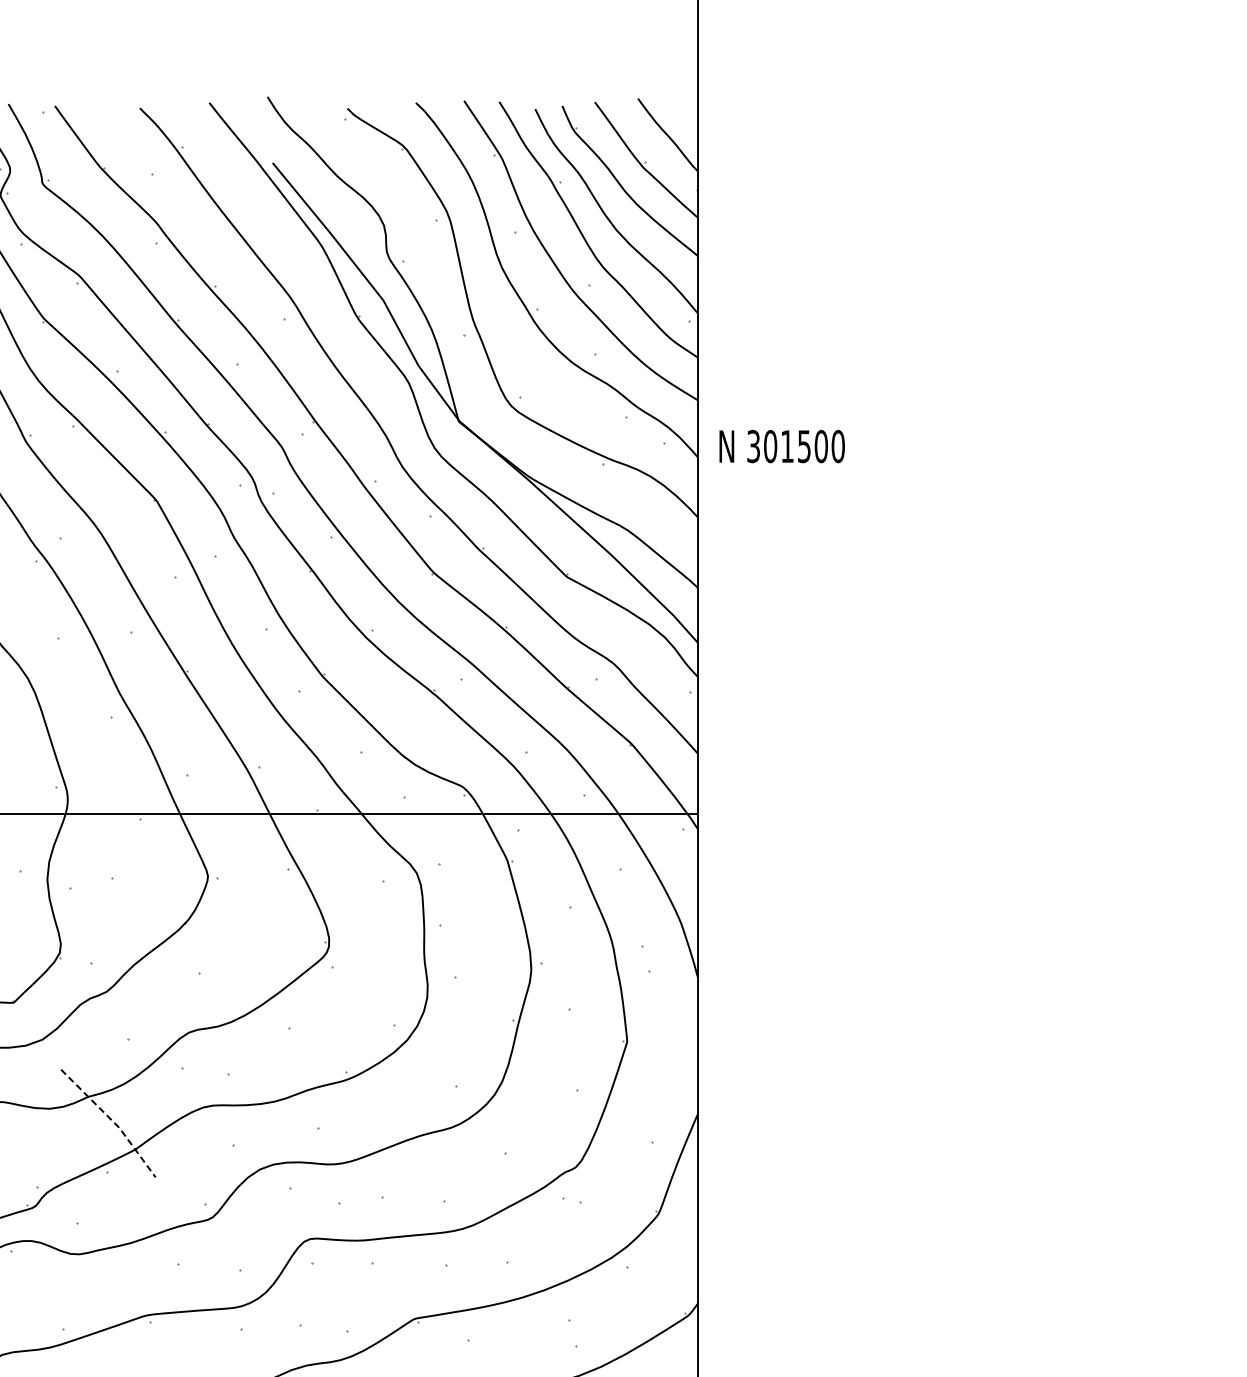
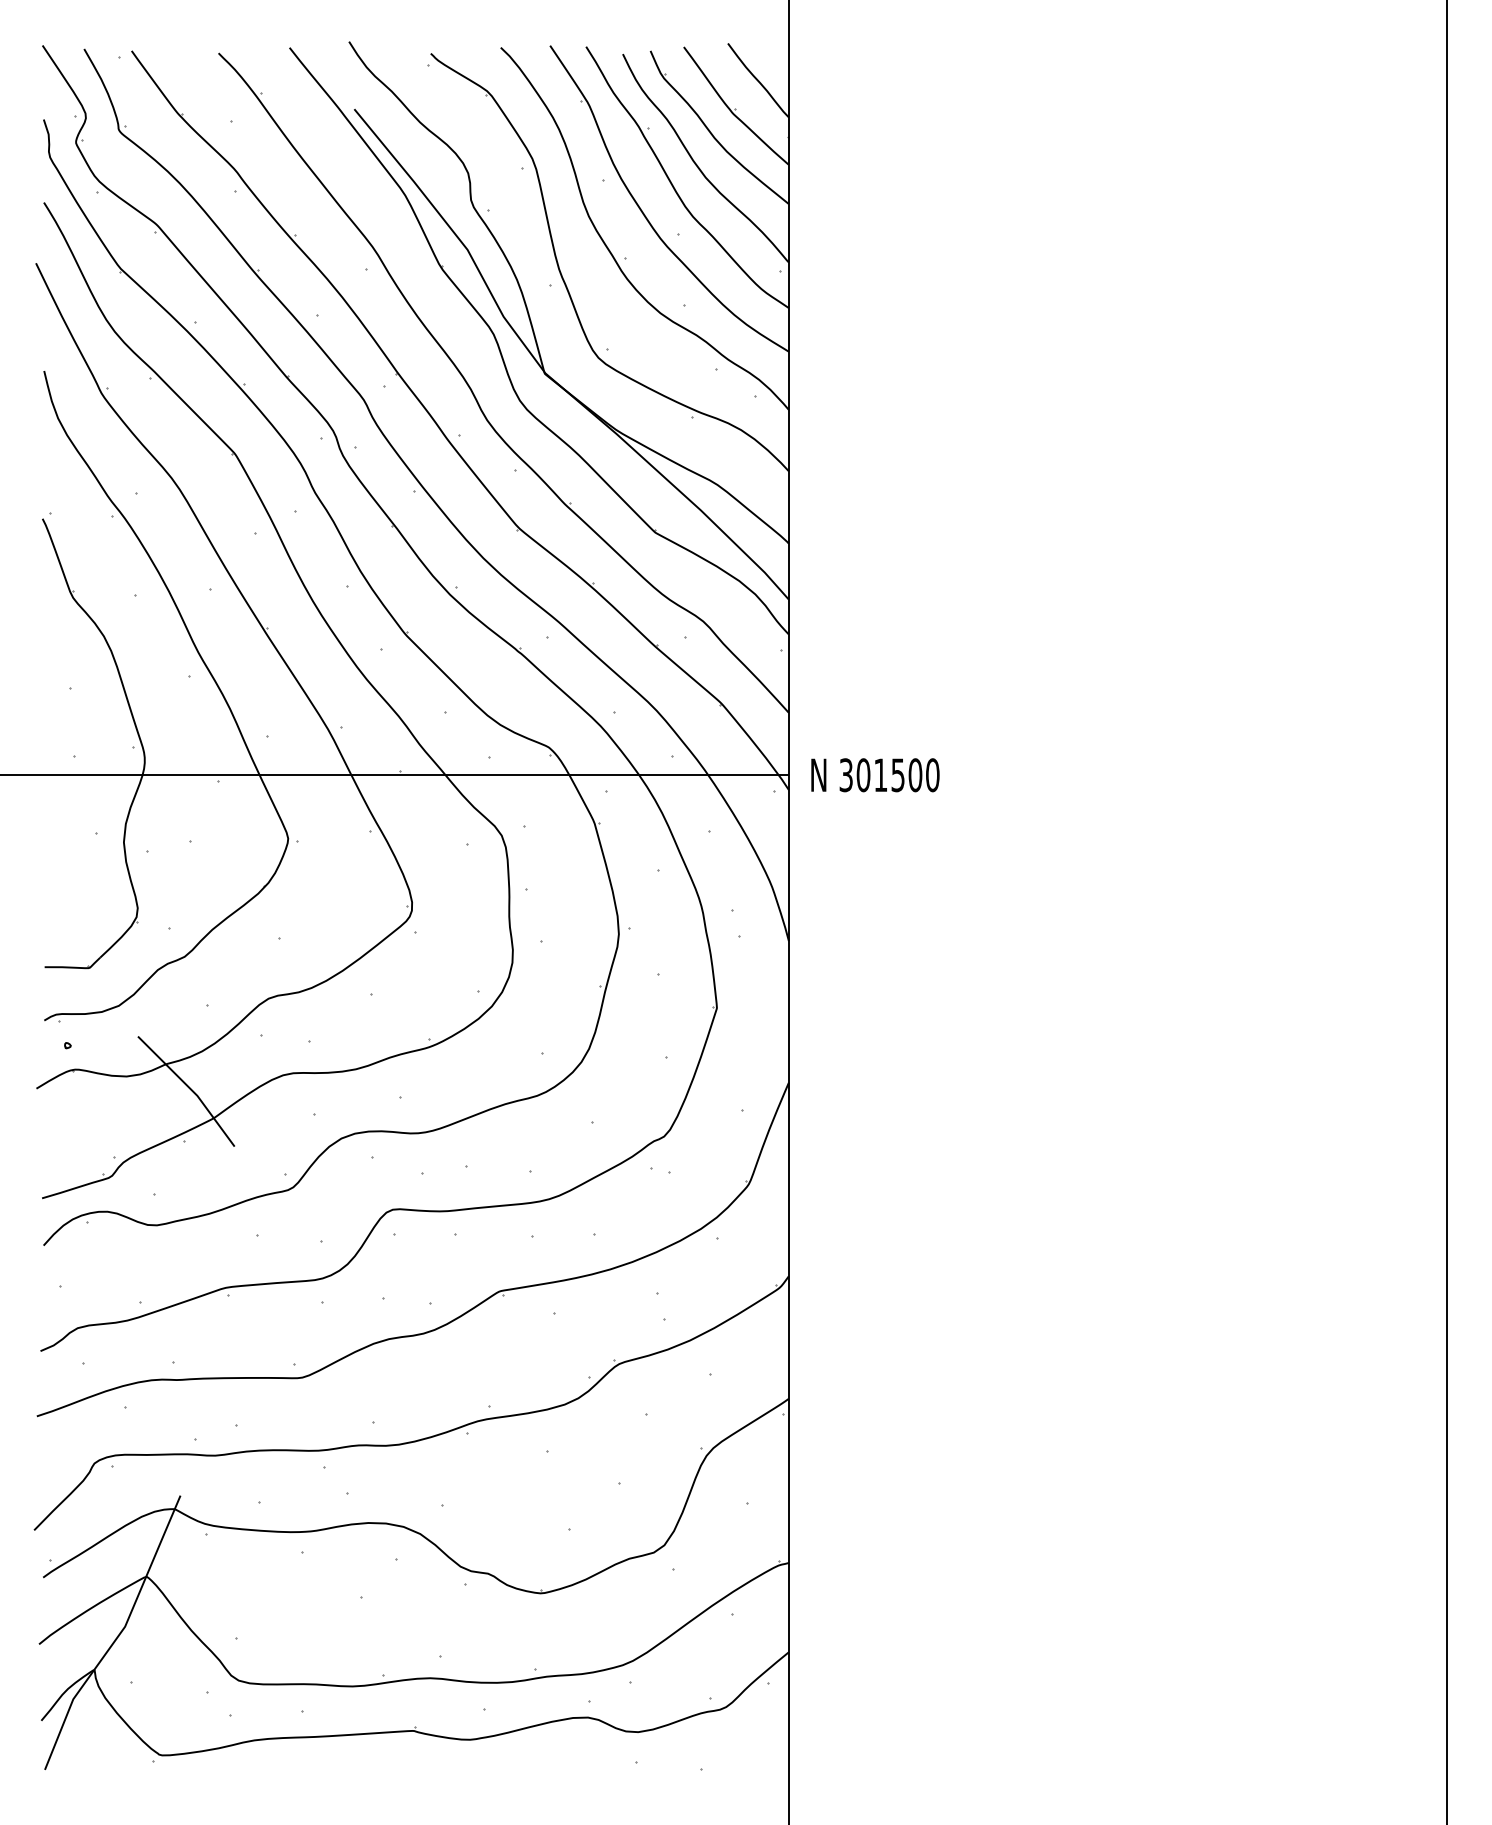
text: (782, 446) -> (875, 775), moved
line: (113, 1121) -> (191, 1089), dashed -> solid

